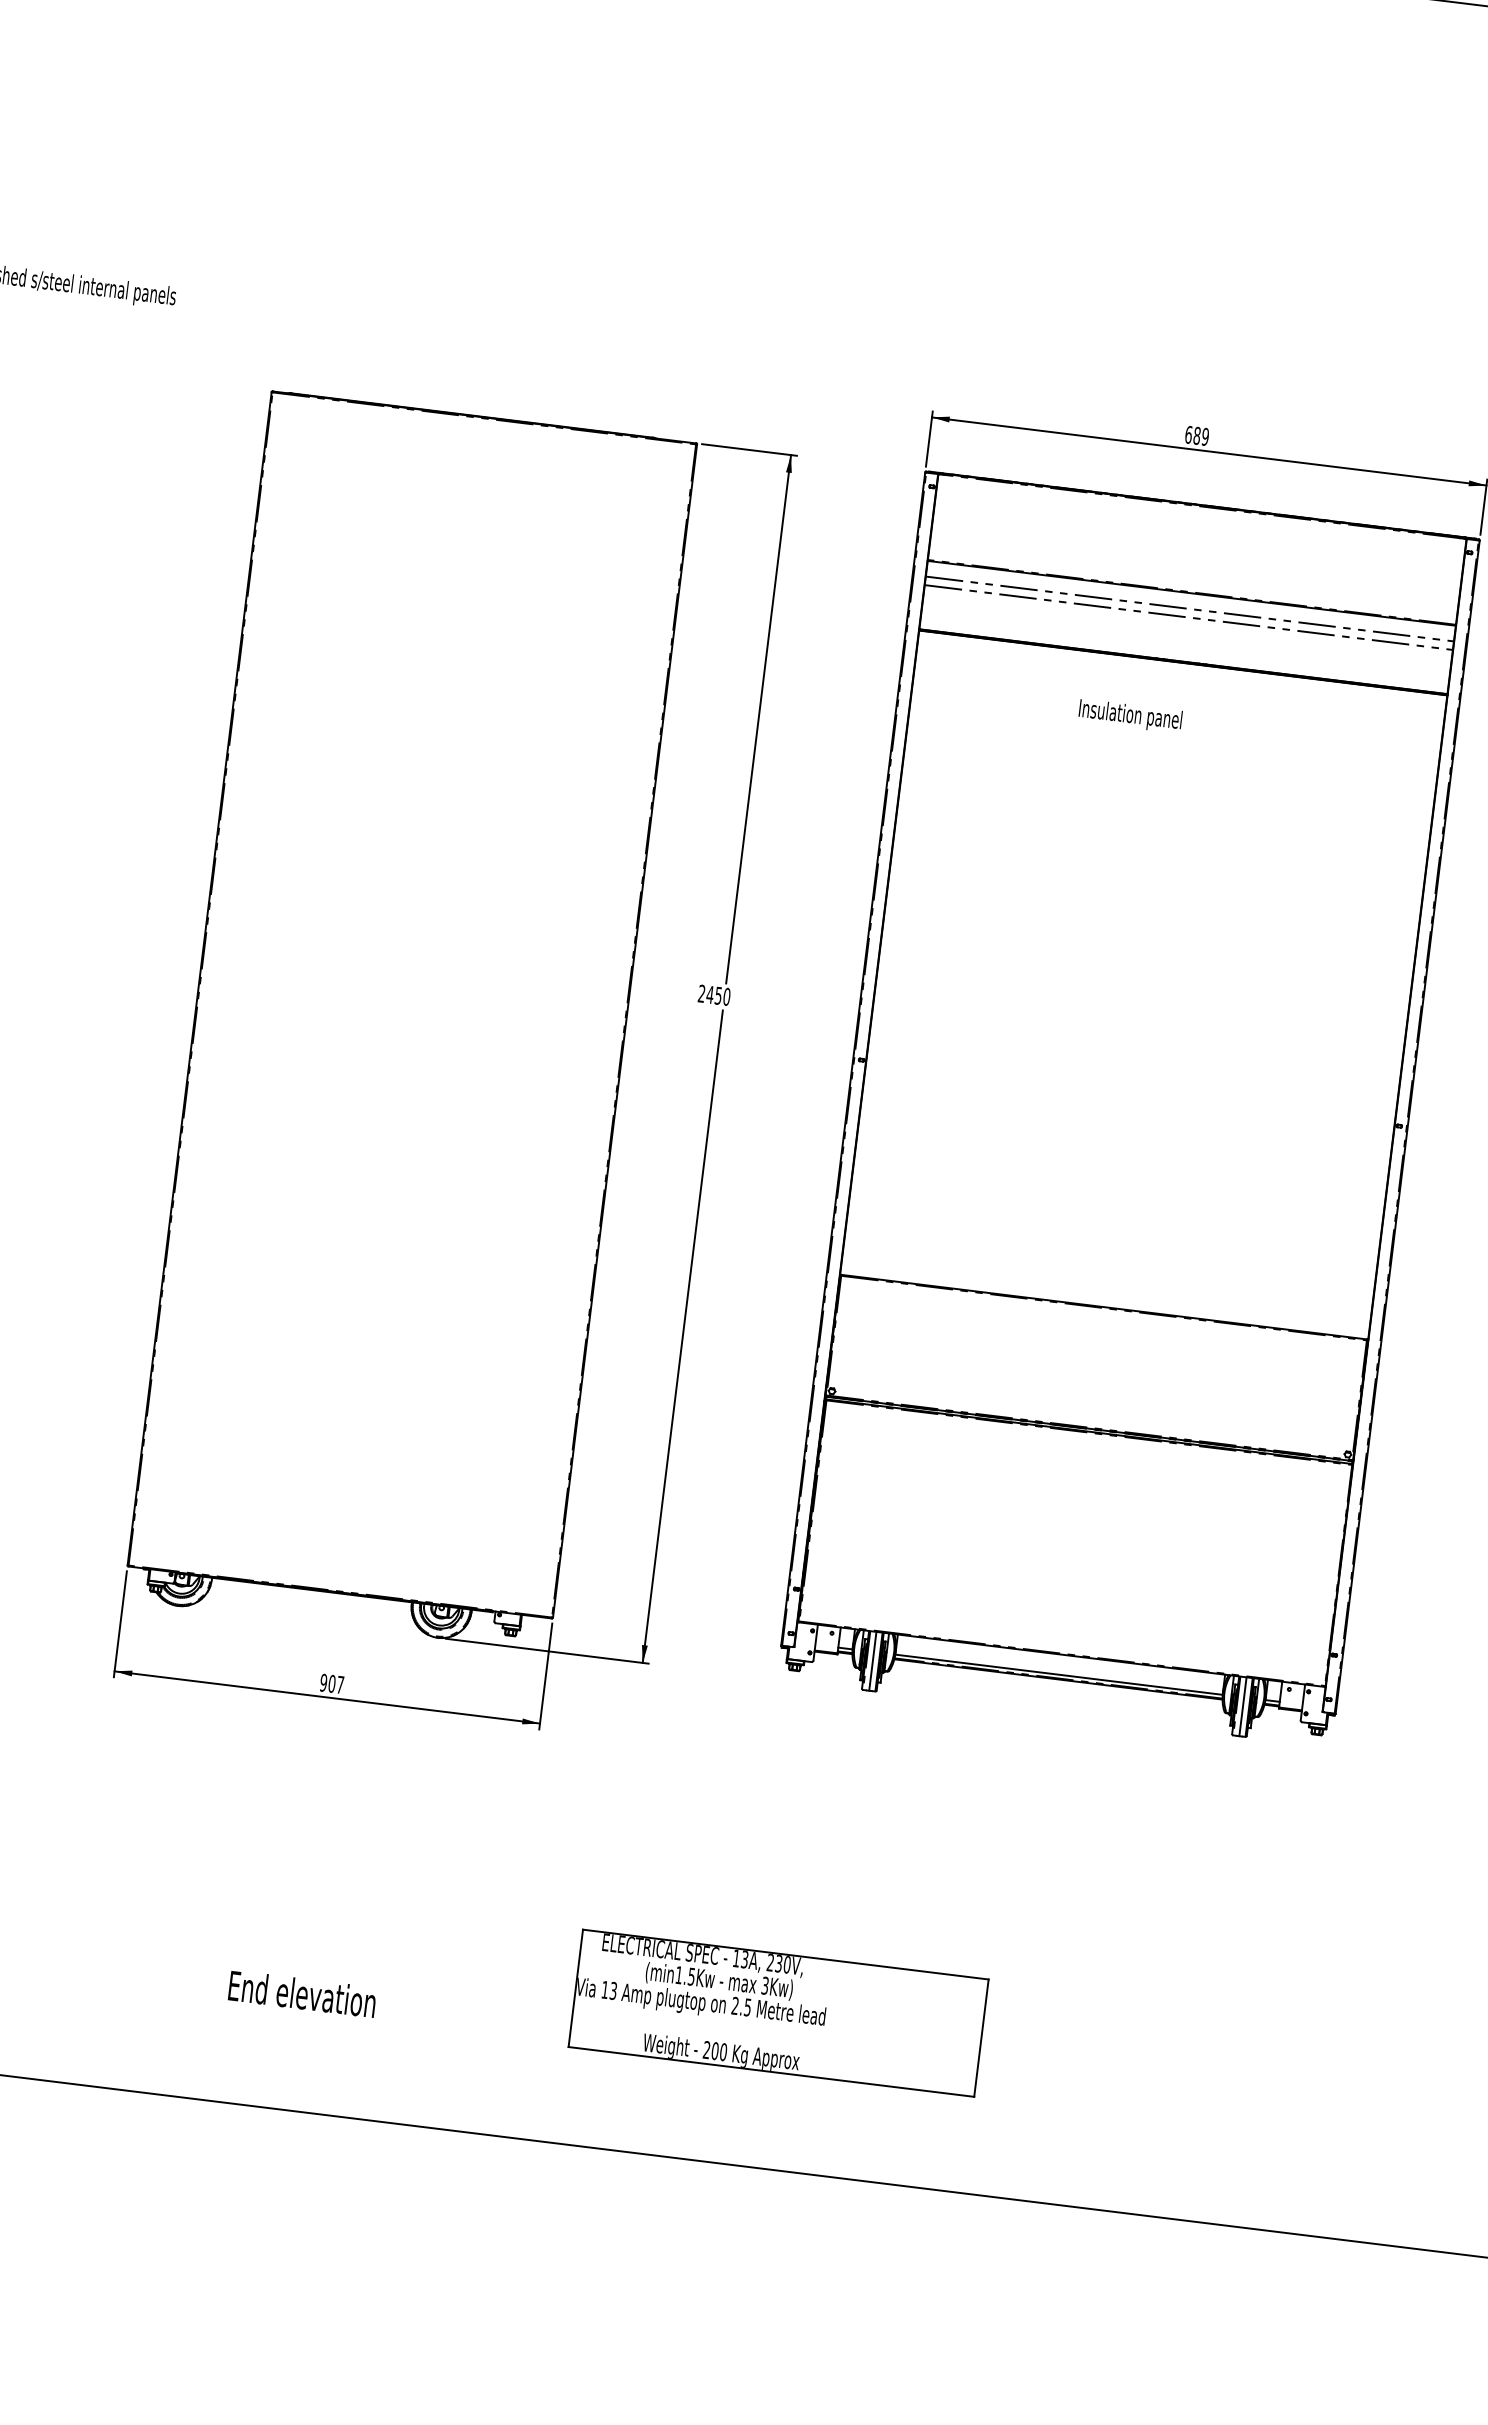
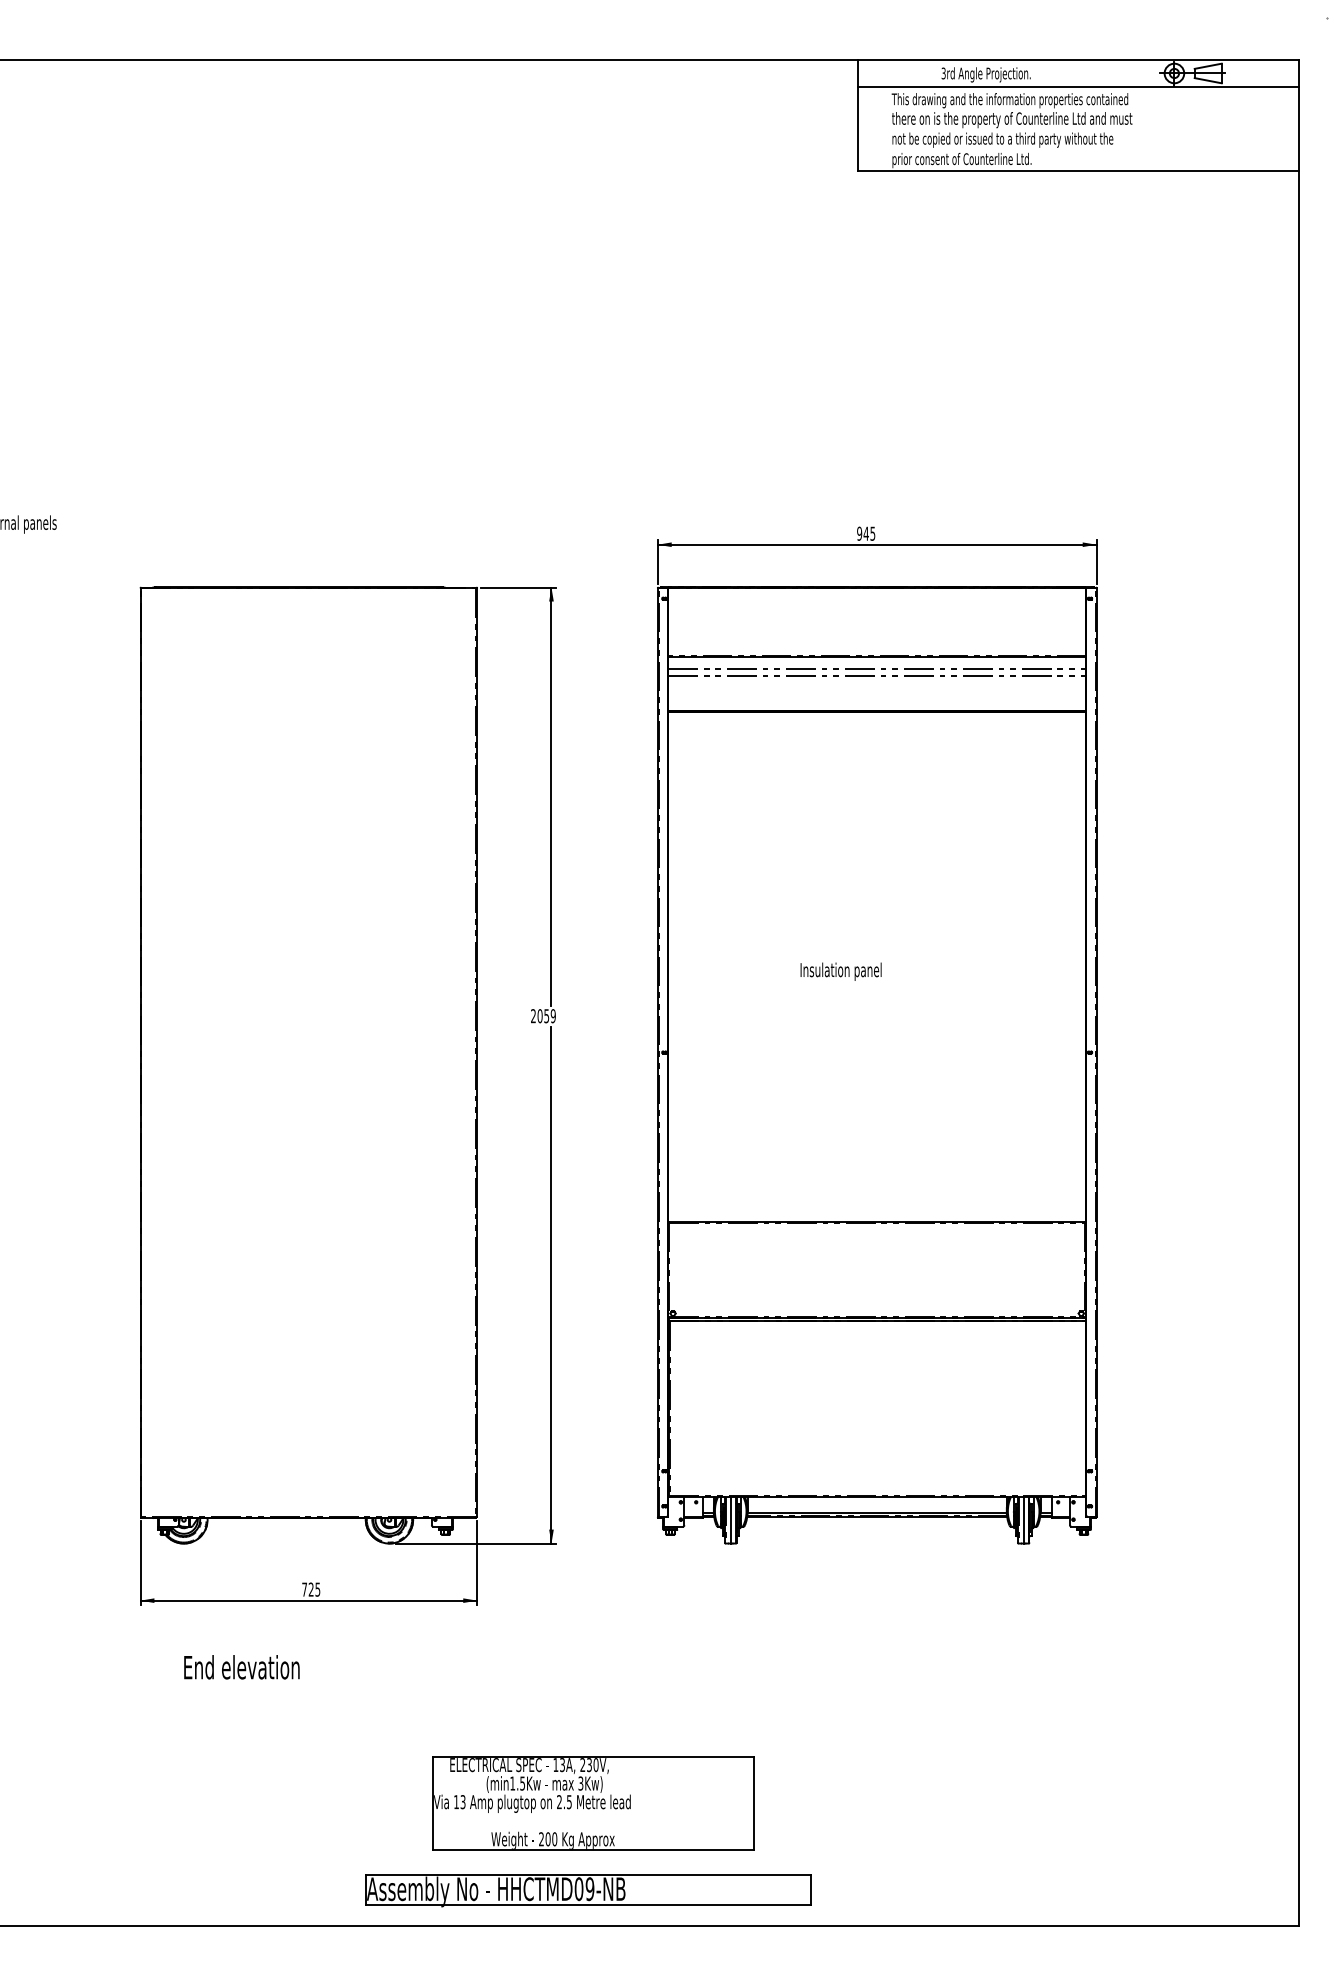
text: (1197, 435) -> (866, 533), 689 -> 945
text: (1129, 715) -> (840, 971), moved
text: (718, 996) -> (546, 1016), 2450 -> 2059
text: (332, 1683) -> (311, 1589), 907 -> 725
text: (301, 1994) -> (241, 1667), moved
part: (778, 2012) -> (593, 1803), moved
part: (635, 2107) -> (588, 1890), added

